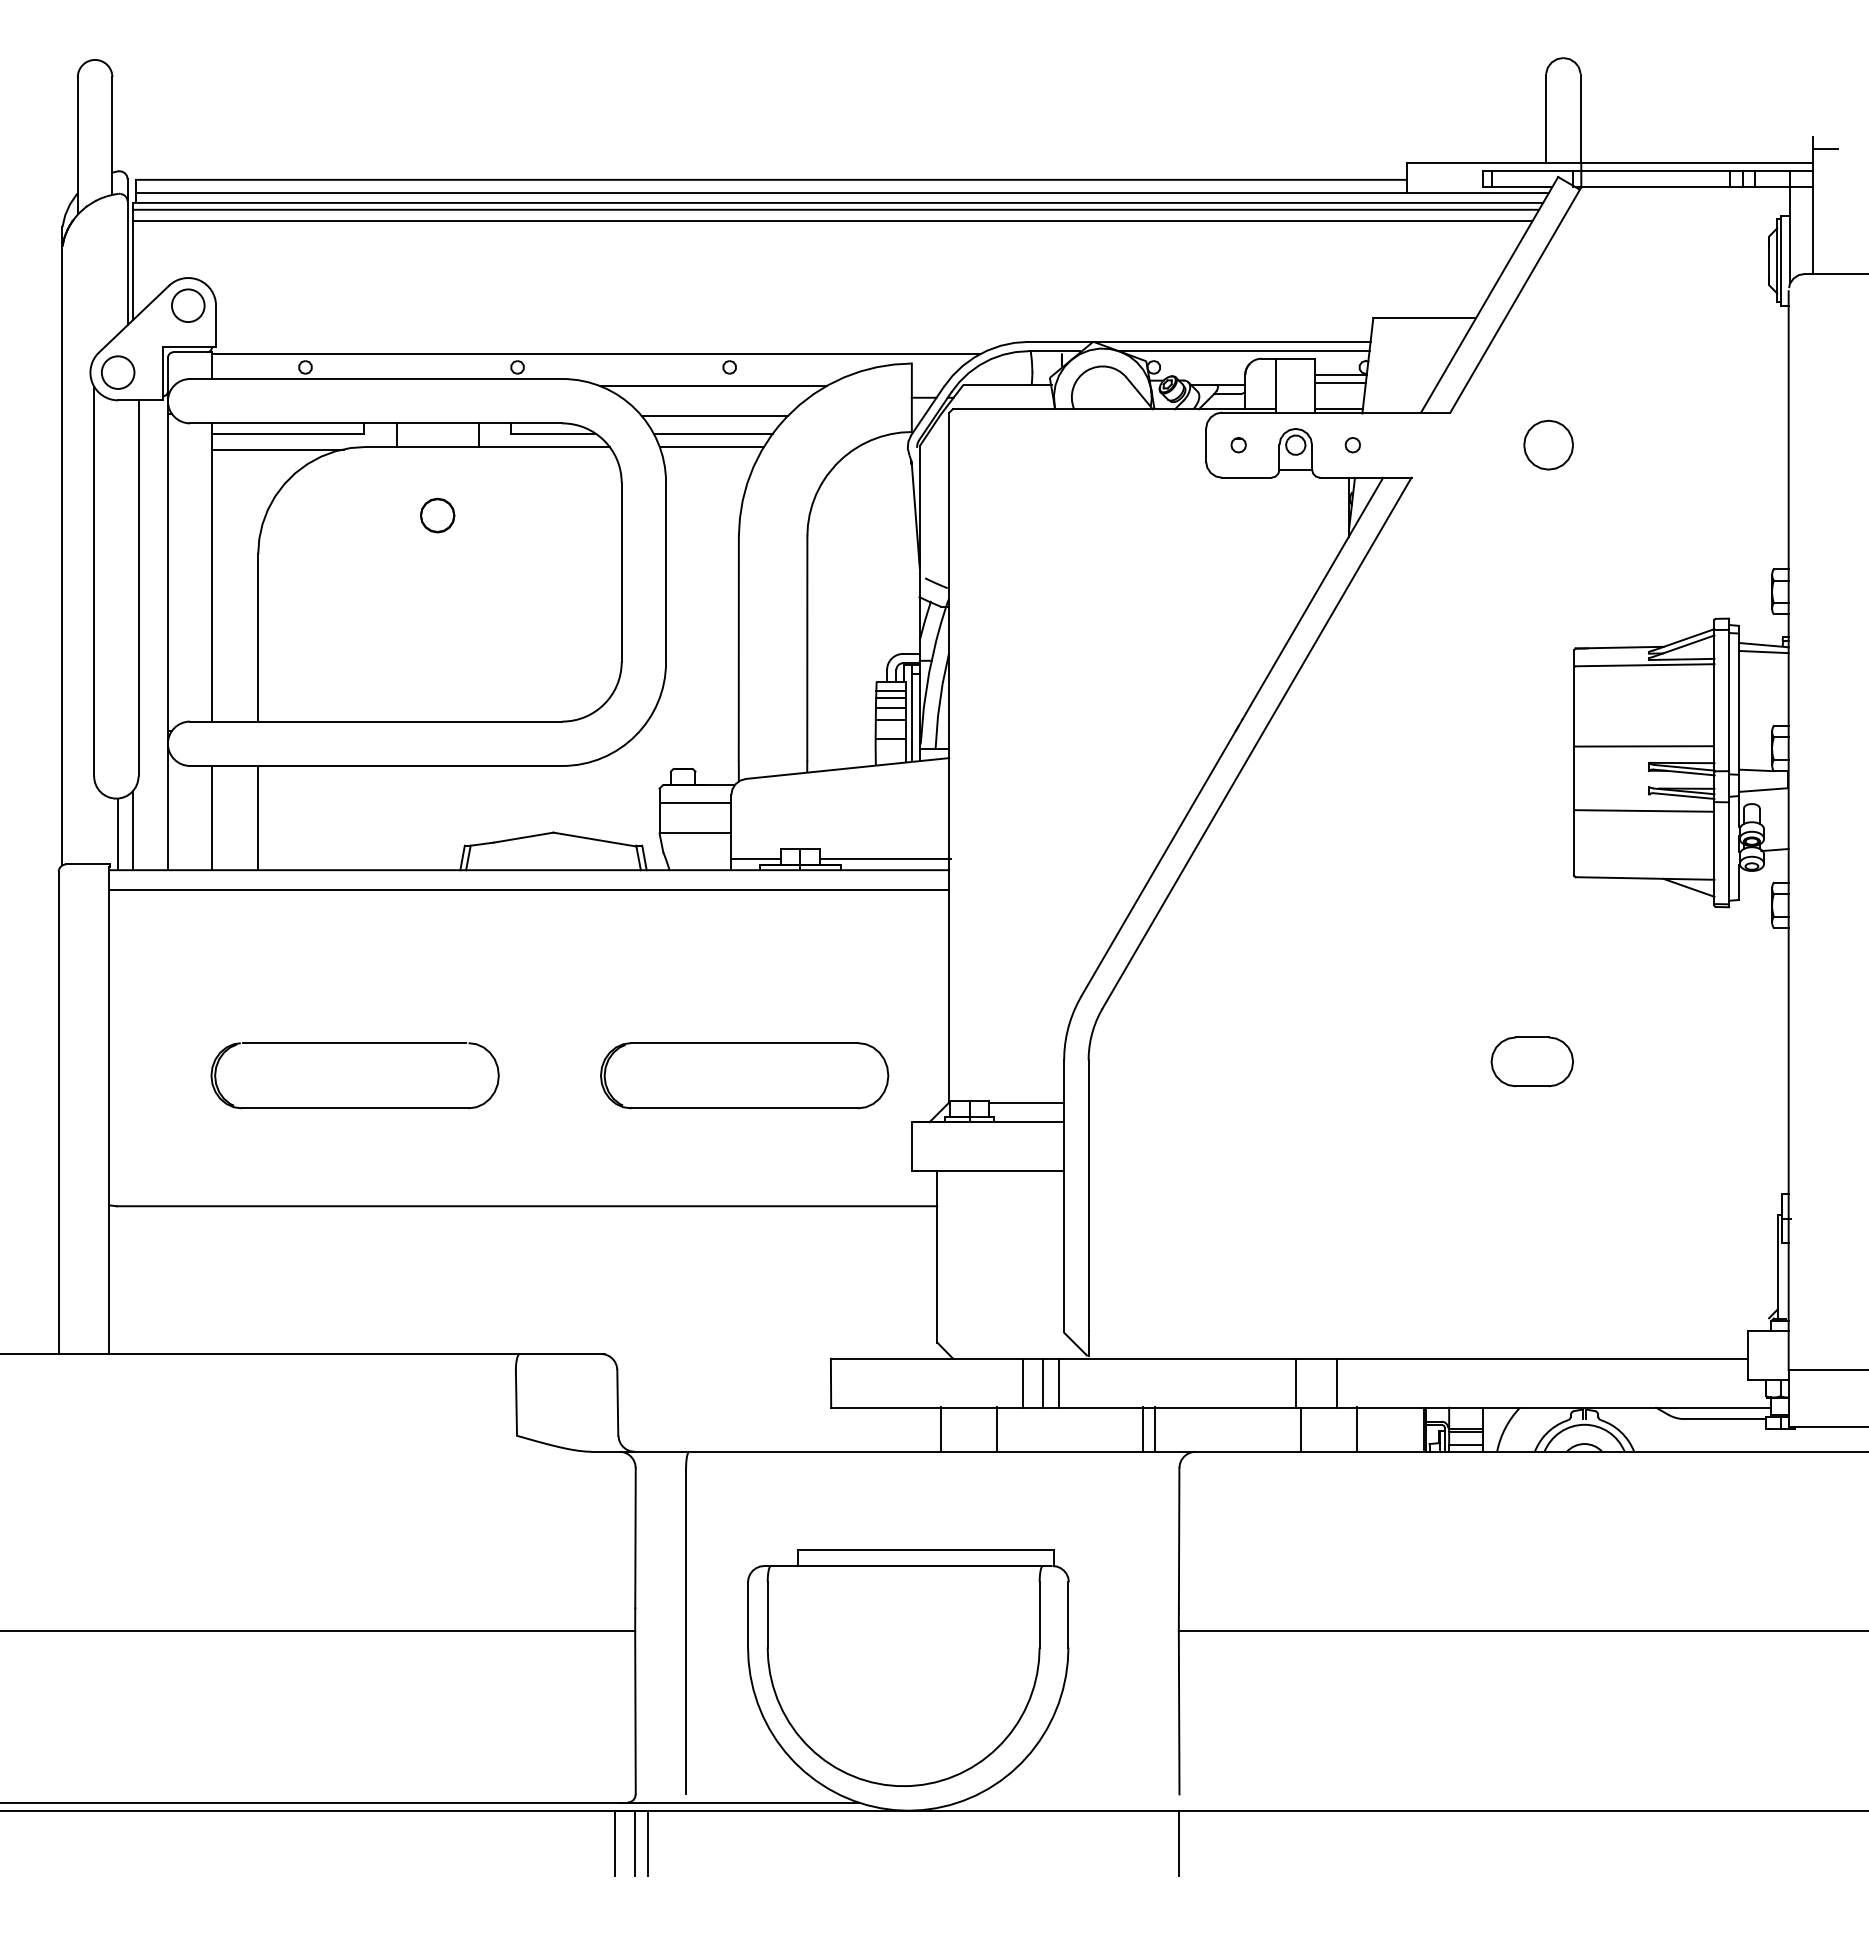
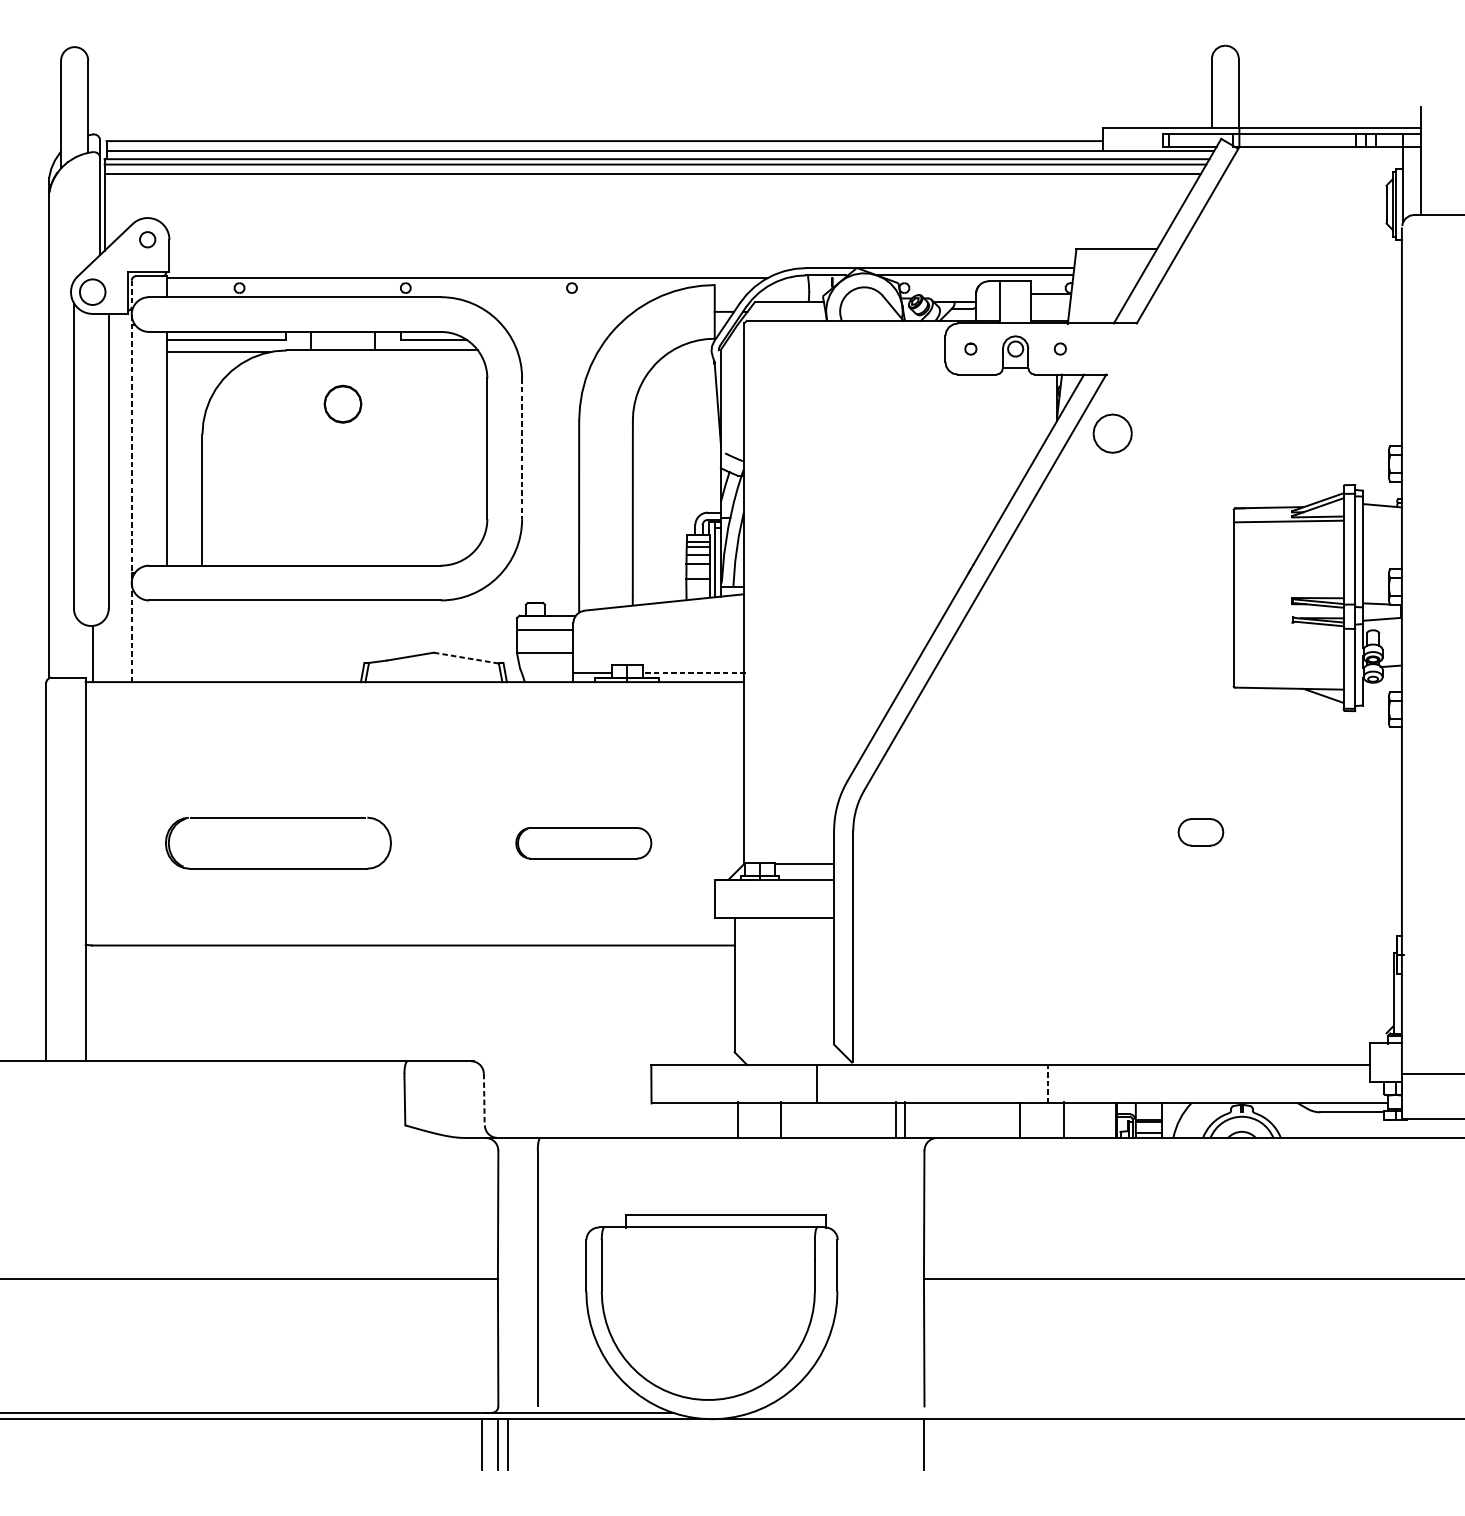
line: (1825, 148) -> (1430, 116), removed
circle: (187, 305) -> (147, 239), size x0.6
line: (1340, 383) -> (1050, 300), removed
line: (712, 386) -> (558, 303), removed
line: (714, 416) -> (560, 326), removed
line: (712, 433) -> (558, 339), removed
part: (1548, 444) -> (1112, 433), moved
line: (711, 446) -> (557, 350), removed
part: (437, 515) -> (343, 404), size x1.4
line: (666, 572) -> (522, 448), solid -> dashed
line: (167, 614) -> (131, 481), solid -> dashed
line: (1764, 652) -> (1382, 511), removed
line: (1643, 746) -> (1288, 585), removed
line: (1643, 810) -> (1288, 635), removed
line: (212, 817) -> (166, 640), removed
line: (258, 817) -> (202, 640), removed
line: (133, 830) -> (104, 651), removed
line: (595, 839) -> (466, 658), solid -> dashed
line: (885, 858) -> (694, 672), solid -> dashed
line: (529, 889) -> (415, 697), removed
part: (1531, 1061) -> (1200, 832), size x0.7
part: (744, 1075) -> (583, 843), size x0.6
line: (1023, 1382) -> (802, 1083), removed
line: (1059, 1382) -> (830, 1083), removed
line: (1295, 1382) -> (1015, 1083), removed
line: (1336, 1382) -> (1047, 1083), solid -> dashed
line: (617, 1402) -> (484, 1099), solid -> dashed

